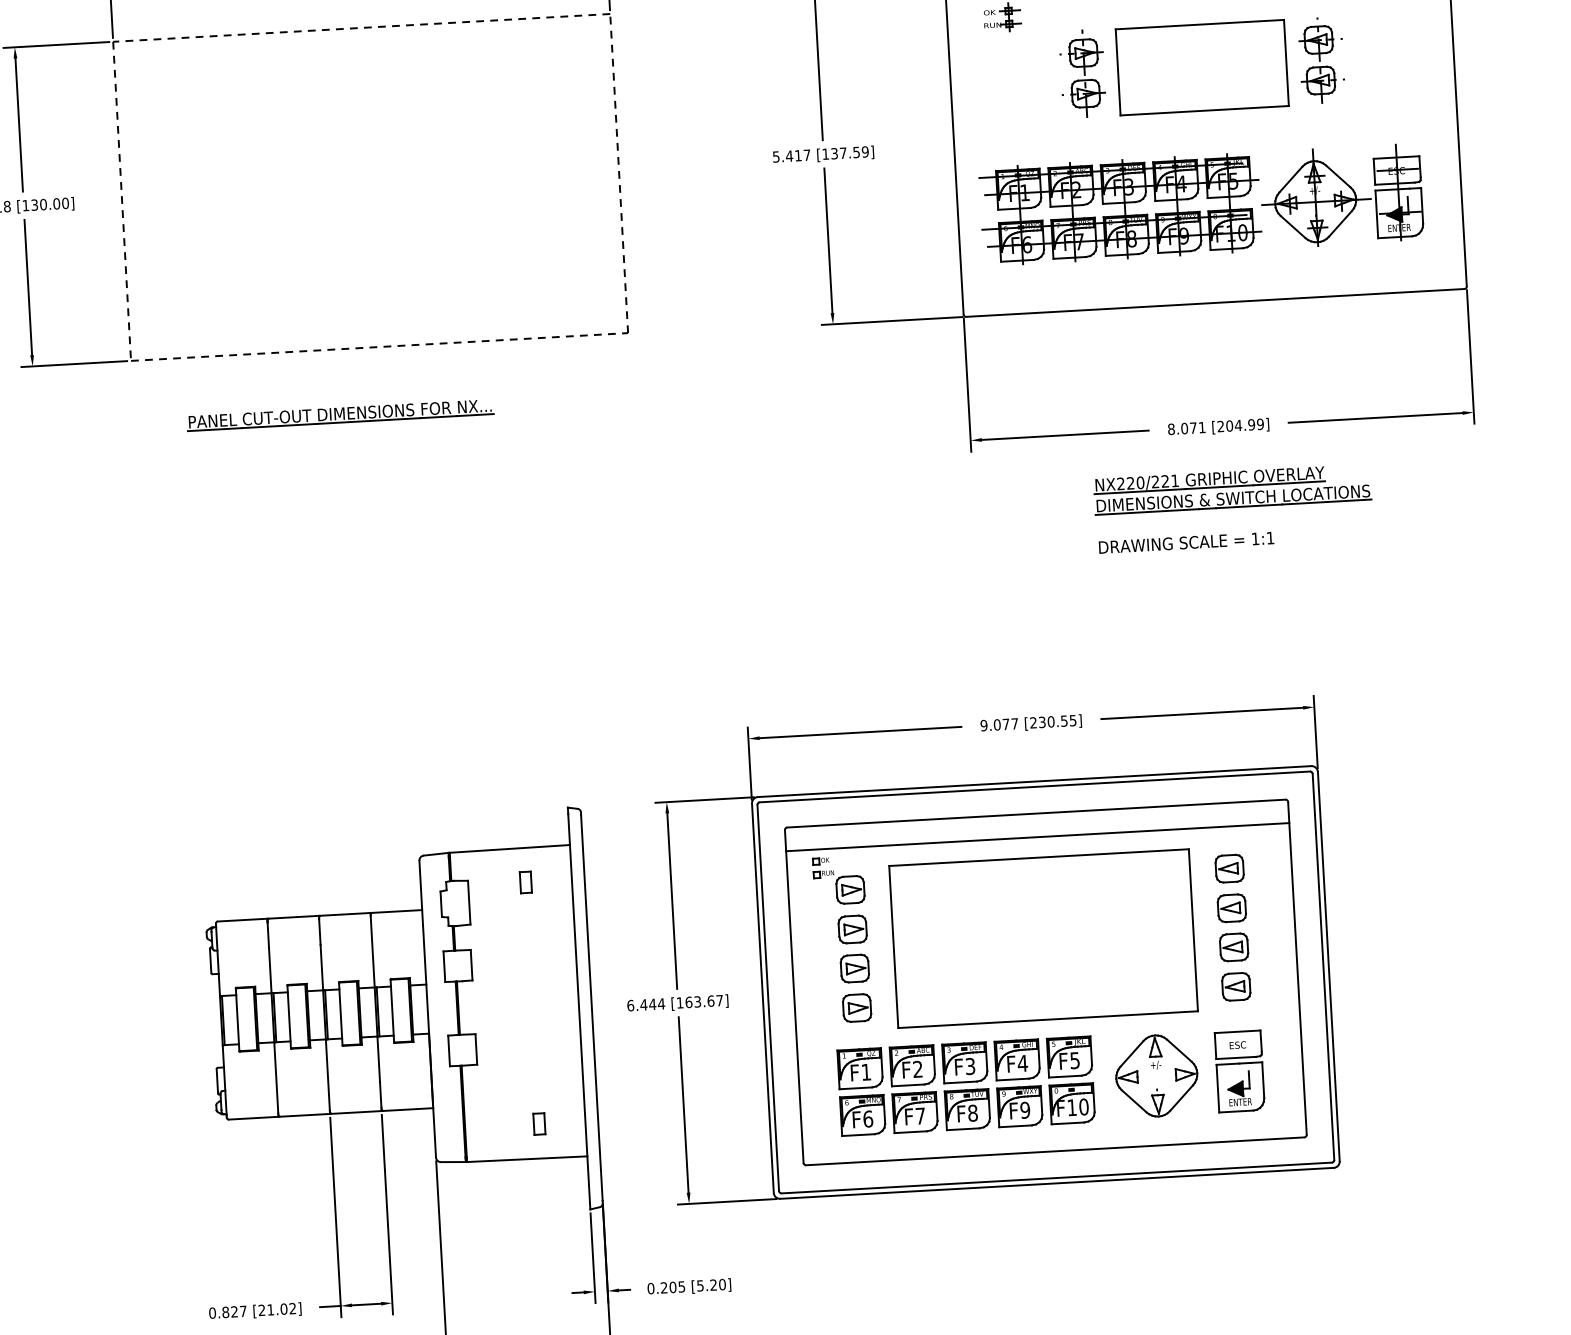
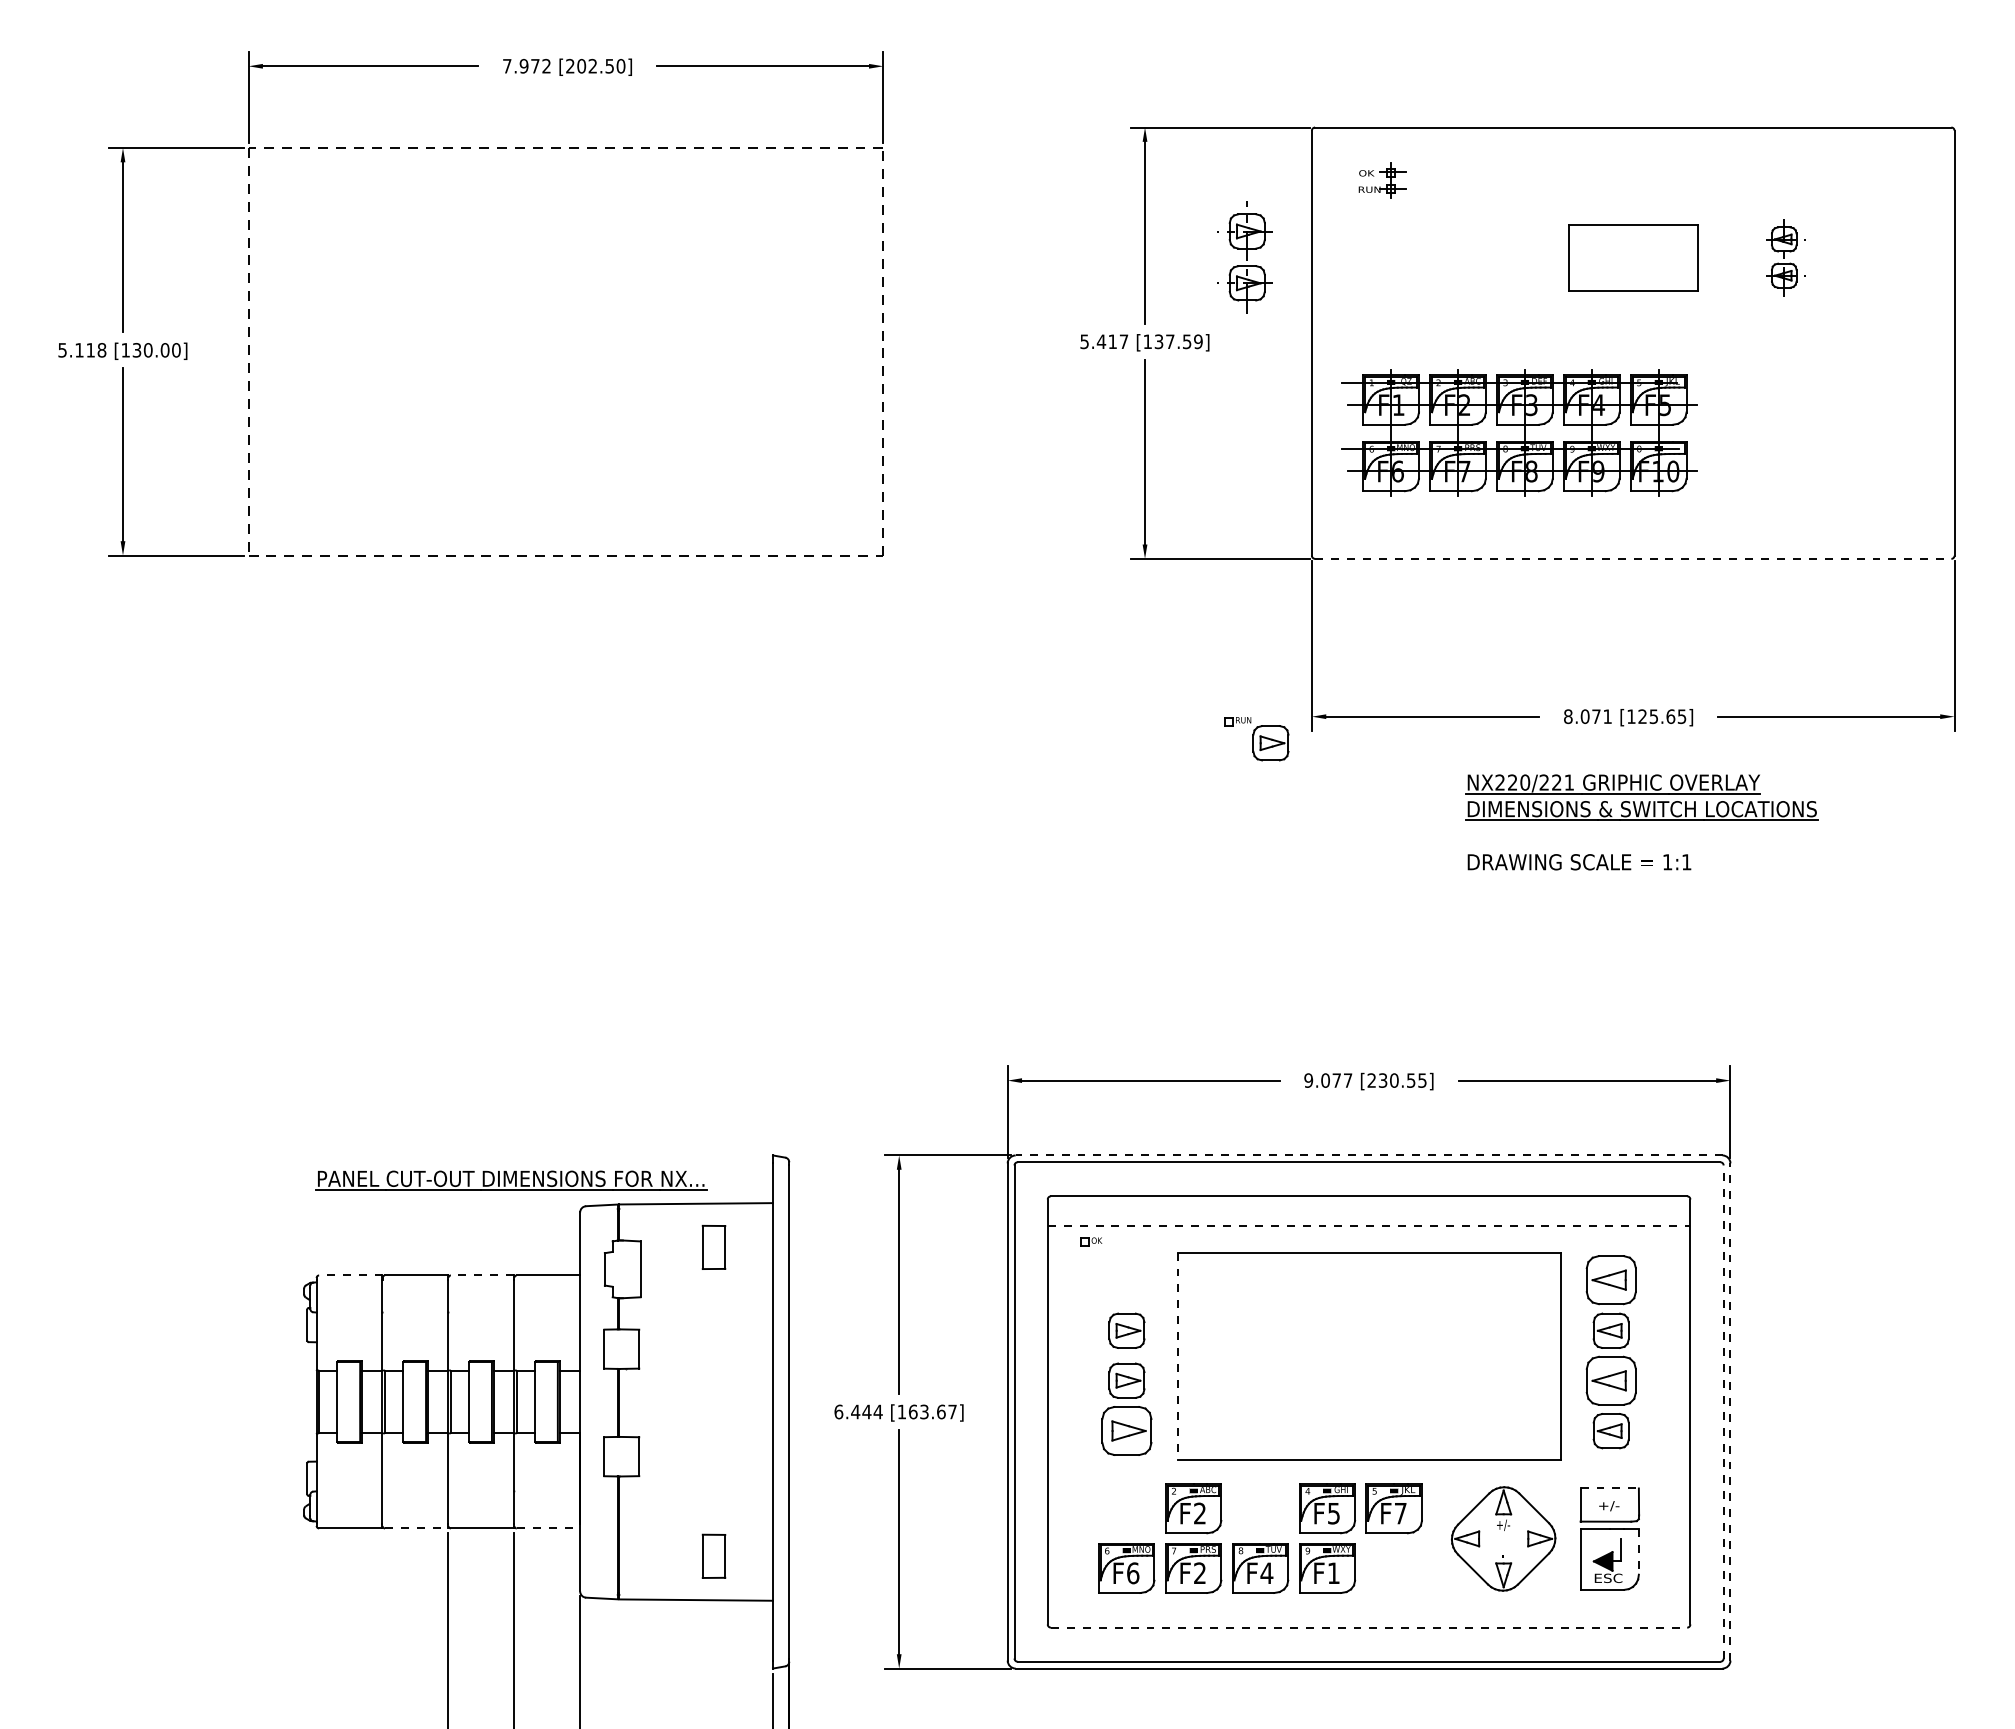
part: (1321, 60) -> (1785, 257), size x0.7
part: (1202, 66) -> (1633, 257), size x0.6
part: (1082, 73) -> (1244, 257), moved
part: (1341, 195) -> (1801, 431), removed
line: (1215, 302) -> (1633, 558), solid -> dashed
part: (340, 415) -> (511, 1180), moved
text: (1240, 425) -> (1656, 716), [204.99] -> [125.65]
line: (1034, 781) -> (1368, 1155), solid -> dashed
line: (1038, 837) -> (1369, 1226), solid -> dashed
part: (1229, 868) -> (1610, 1280), size x1.4
part: (526, 882) -> (714, 1247), size x1.6
part: (839, 887) -> (1256, 739), moved
line: (345, 914) -> (482, 1275), solid -> dashed
line: (242, 920) -> (350, 1275), solid -> dashed
line: (893, 947) -> (1177, 1356), solid -> dashed
part: (1233, 947) -> (1610, 1380), size x1.4
line: (1323, 967) -> (1723, 1412), solid -> dashed
line: (1328, 967) -> (1730, 1412), solid -> dashed
part: (856, 1008) -> (1126, 1431), size x1.4
line: (1238, 1031) -> (1610, 1488), solid -> dashed
text: (1237, 1045) -> (1608, 1505), ESC -> +/-
text: (1074, 1060) -> (1400, 1513), F5 -> F7
part: (965, 1062) -> (1260, 1508), removed
text: (1022, 1063) -> (1333, 1513), F4 -> F5
part: (860, 1068) -> (1126, 1508), removed
line: (1262, 1079) -> (1638, 1551), solid -> dashed
text: (1240, 1102) -> (1608, 1578), ENTER -> ESC
part: (1071, 1103) -> (1393, 1568), removed
line: (408, 1109) -> (548, 1528), solid -> dashed
text: (1025, 1110) -> (1333, 1573), F9 -> F1
text: (972, 1113) -> (1266, 1573), F8 -> F4
line: (305, 1115) -> (416, 1528), solid -> dashed
text: (920, 1115) -> (1199, 1572), F7 -> F2
part: (539, 1123) -> (714, 1555), size x1.6
line: (1055, 1151) -> (1369, 1627), solid -> dashed

